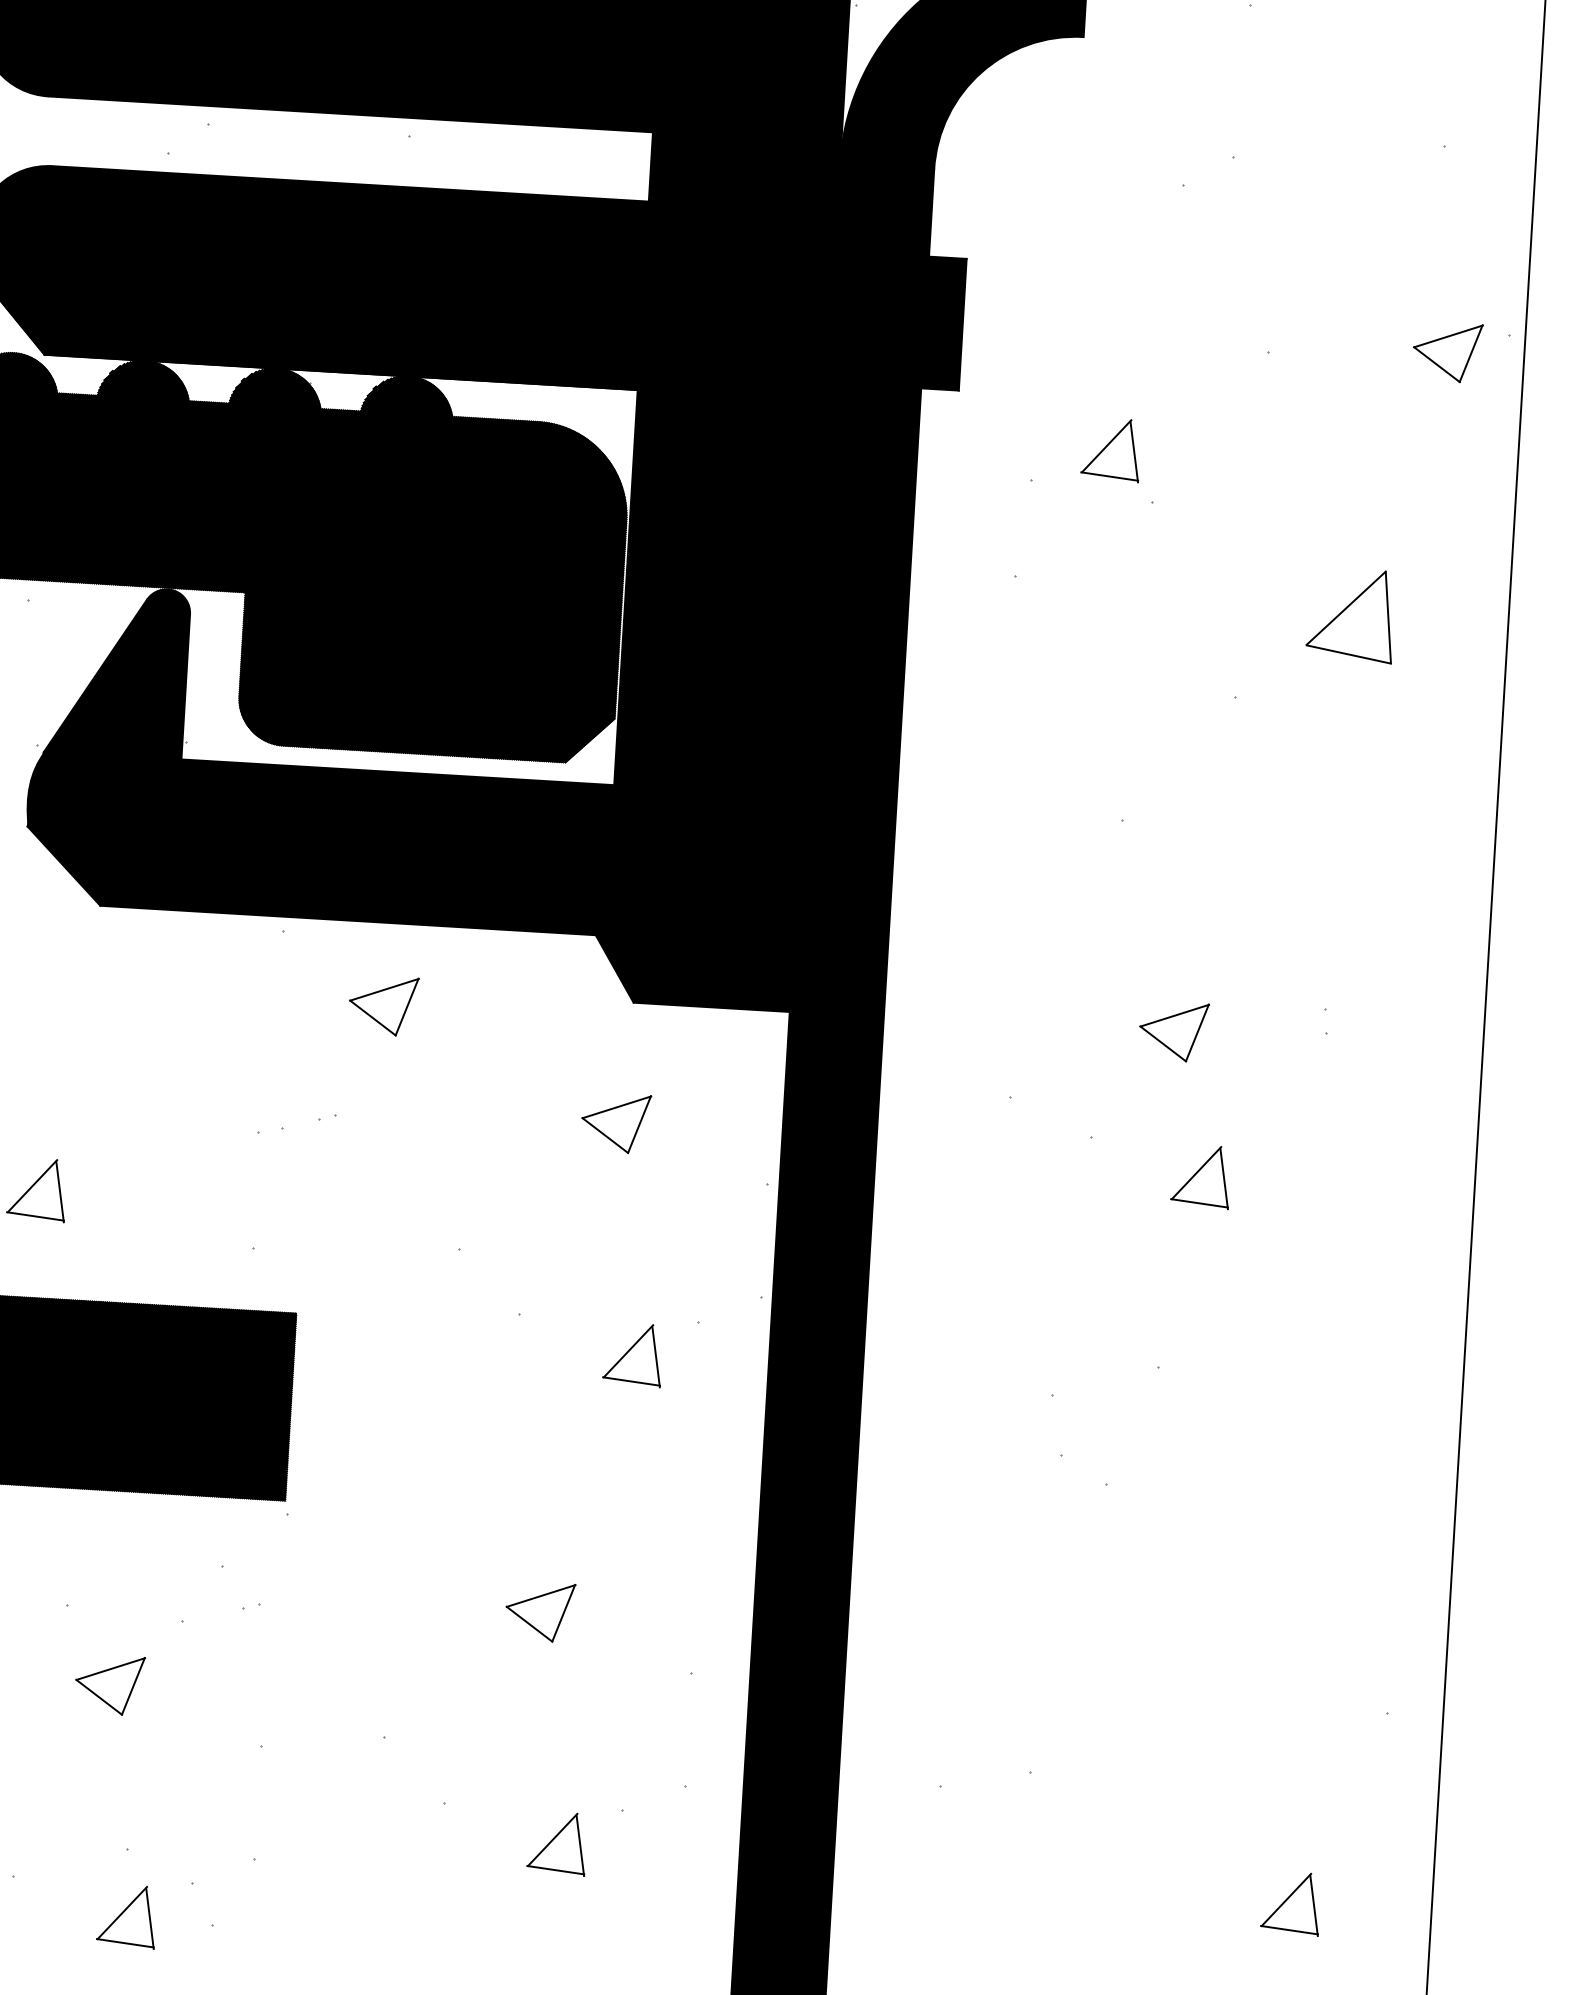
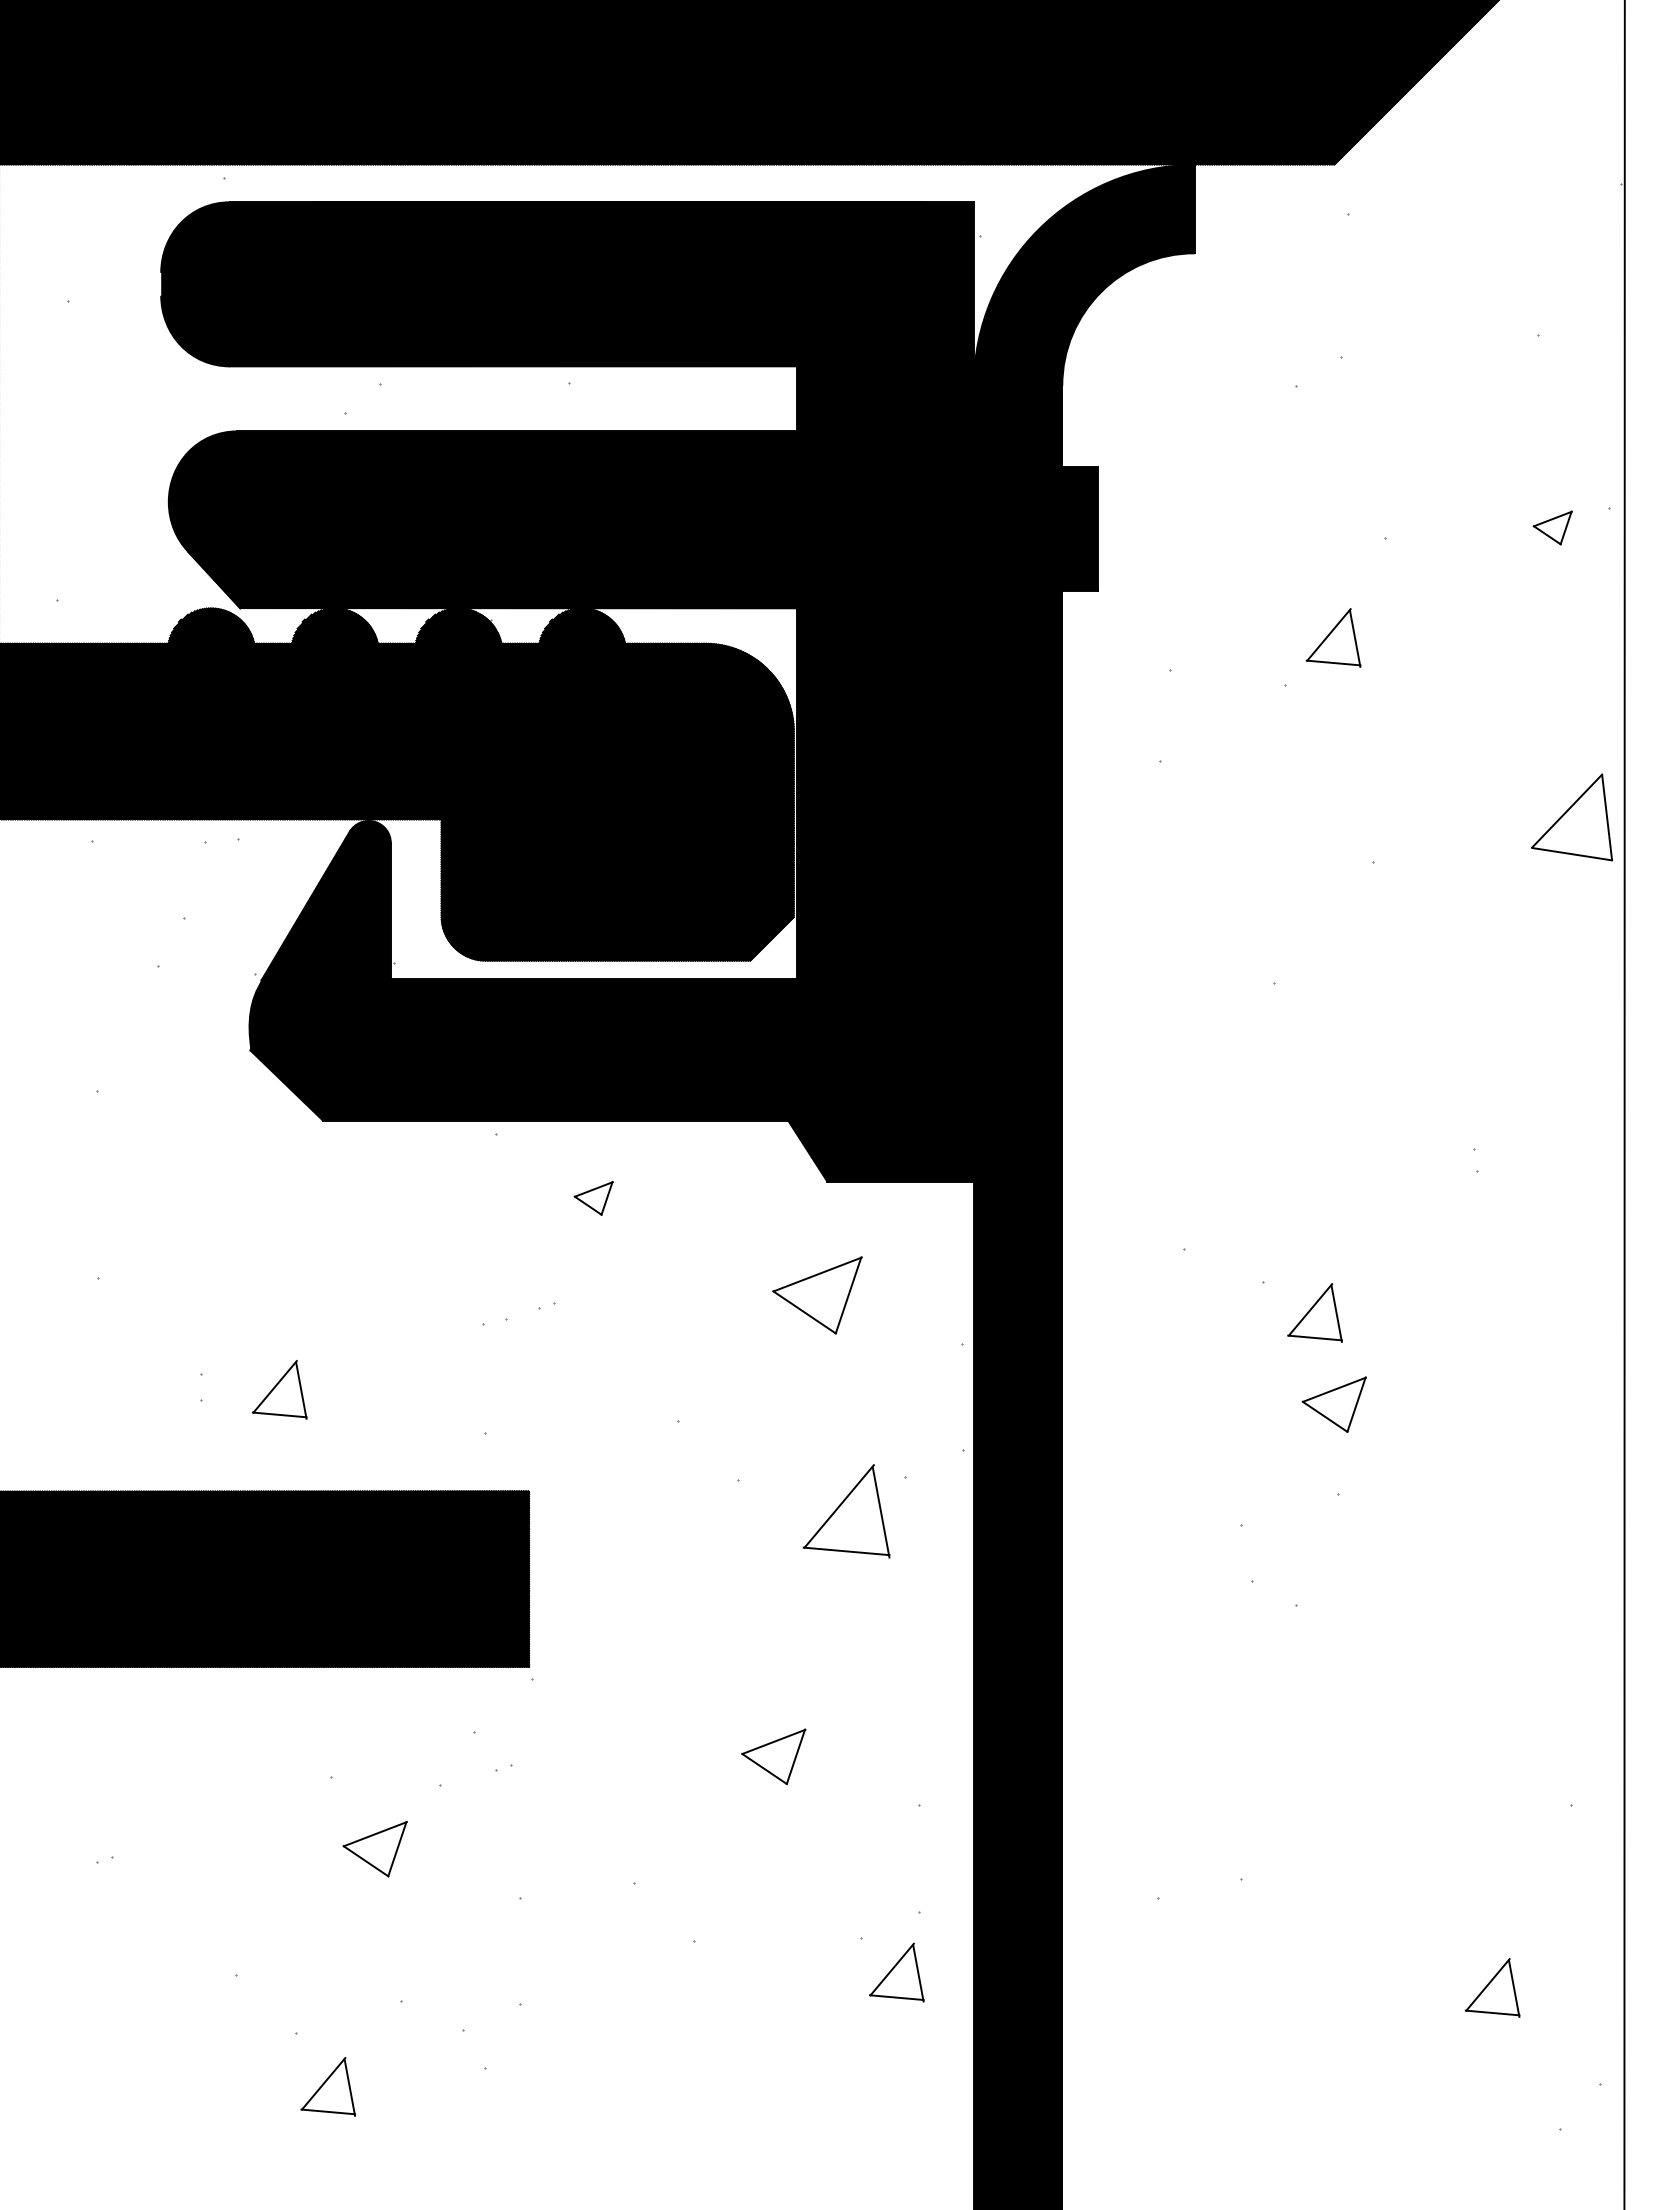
part: (1447, 351) -> (1552, 527), size x0.6
part: (1111, 449) -> (1333, 637), moved
part: (1351, 615) -> (1572, 817), moved
part: (383, 1005) -> (593, 1198), size x0.6
part: (1172, 1031) -> (1333, 1404), moved
part: (615, 1123) -> (817, 1295), size x1.4
part: (1200, 1176) -> (1314, 1312), moved
part: (633, 1354) -> (846, 1510), size x1.6
part: (557, 1843) -> (896, 1972), moved
part: (126, 1916) -> (327, 2086), moved

